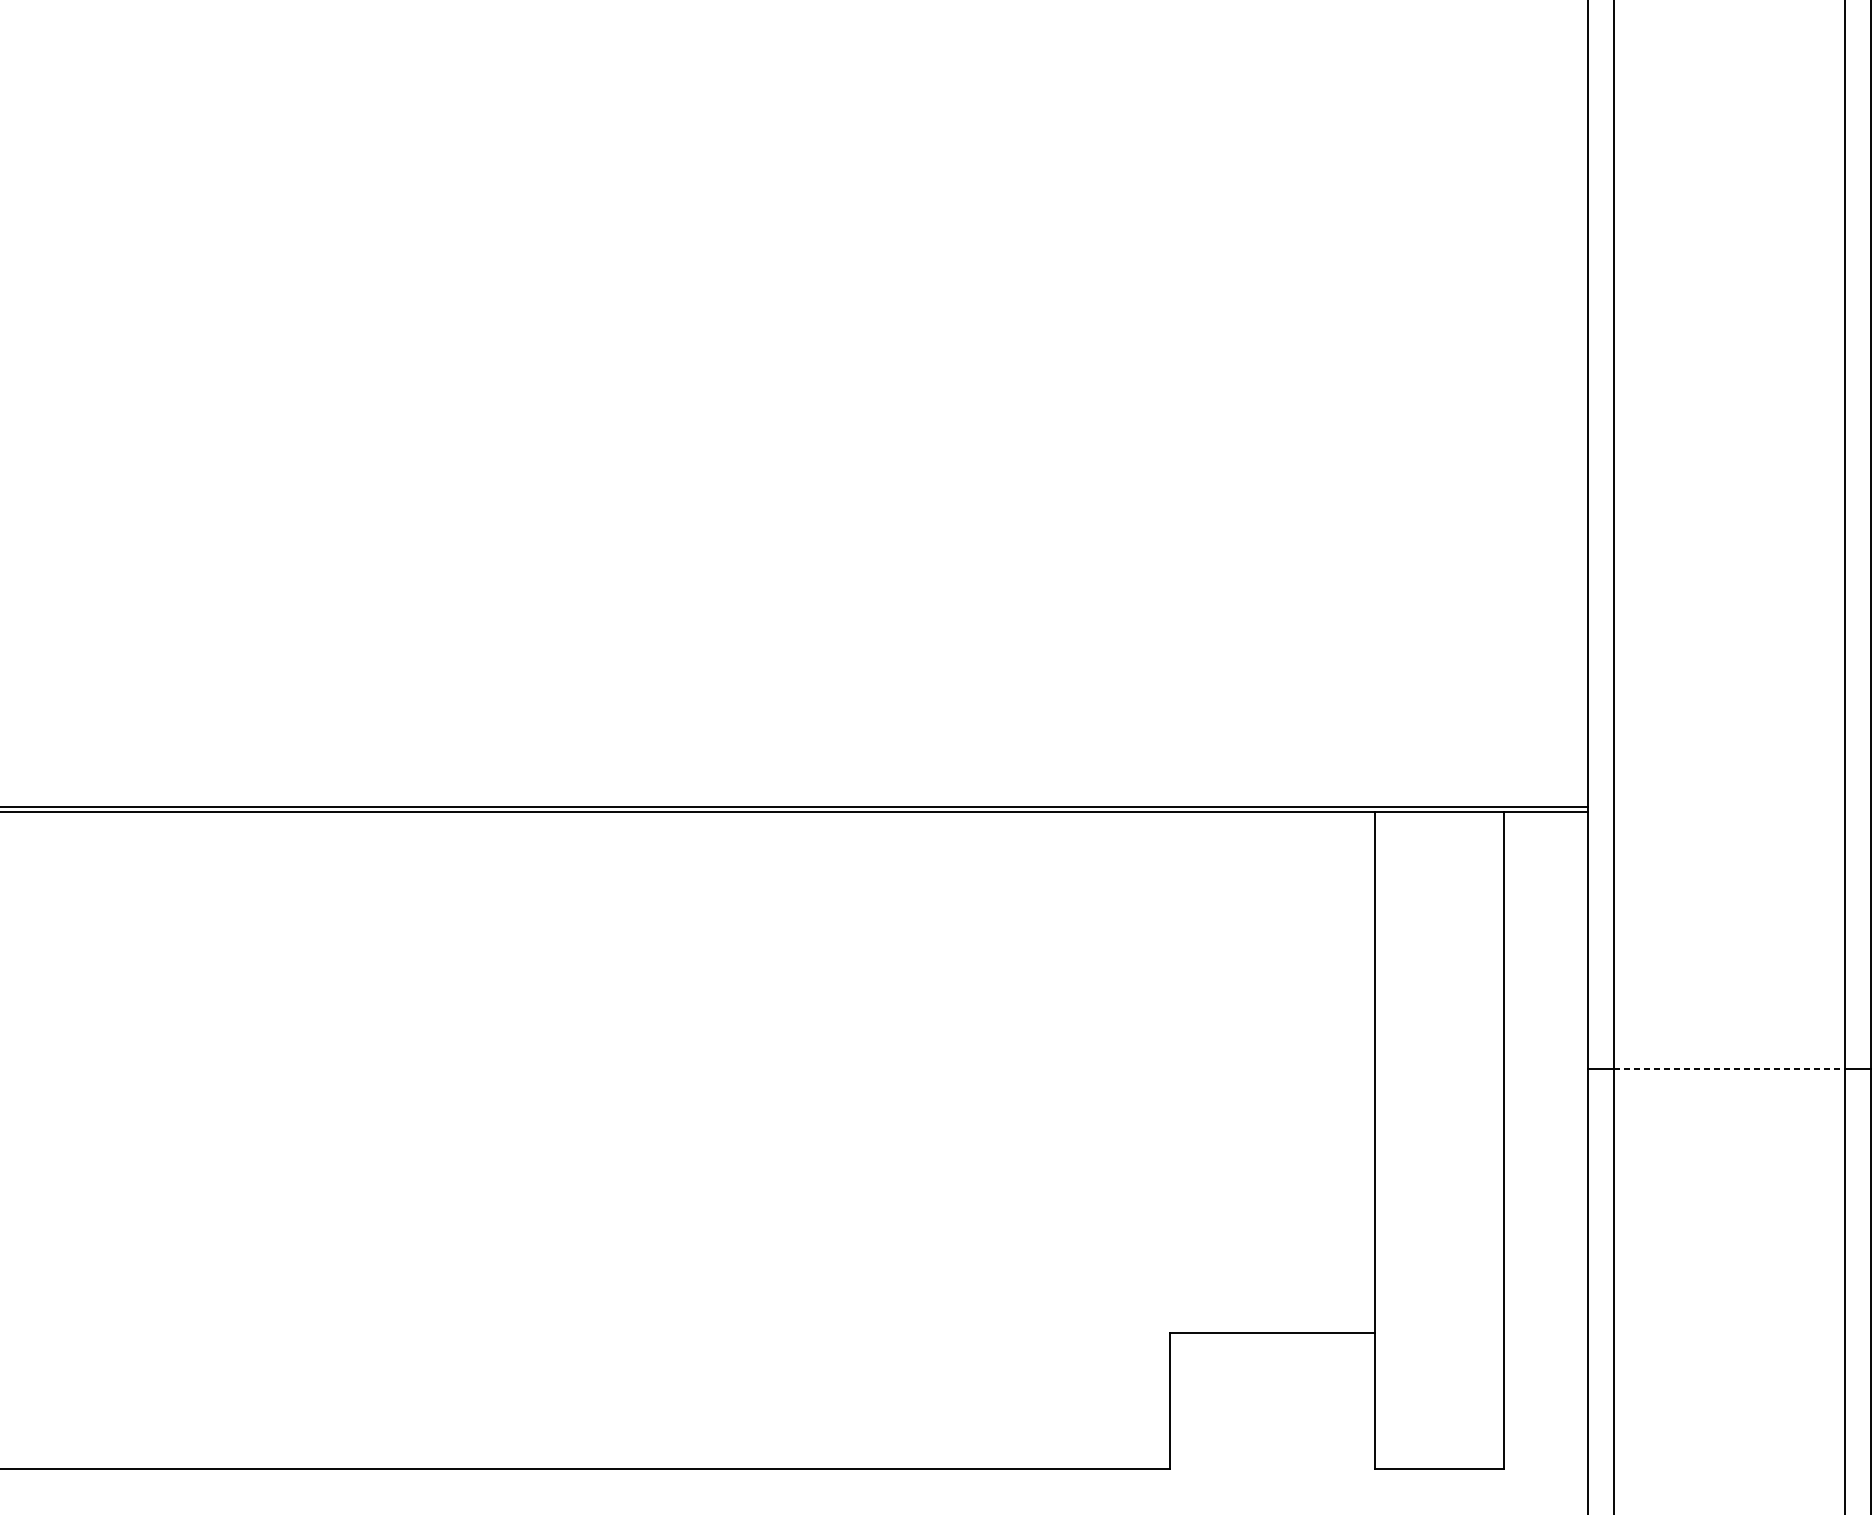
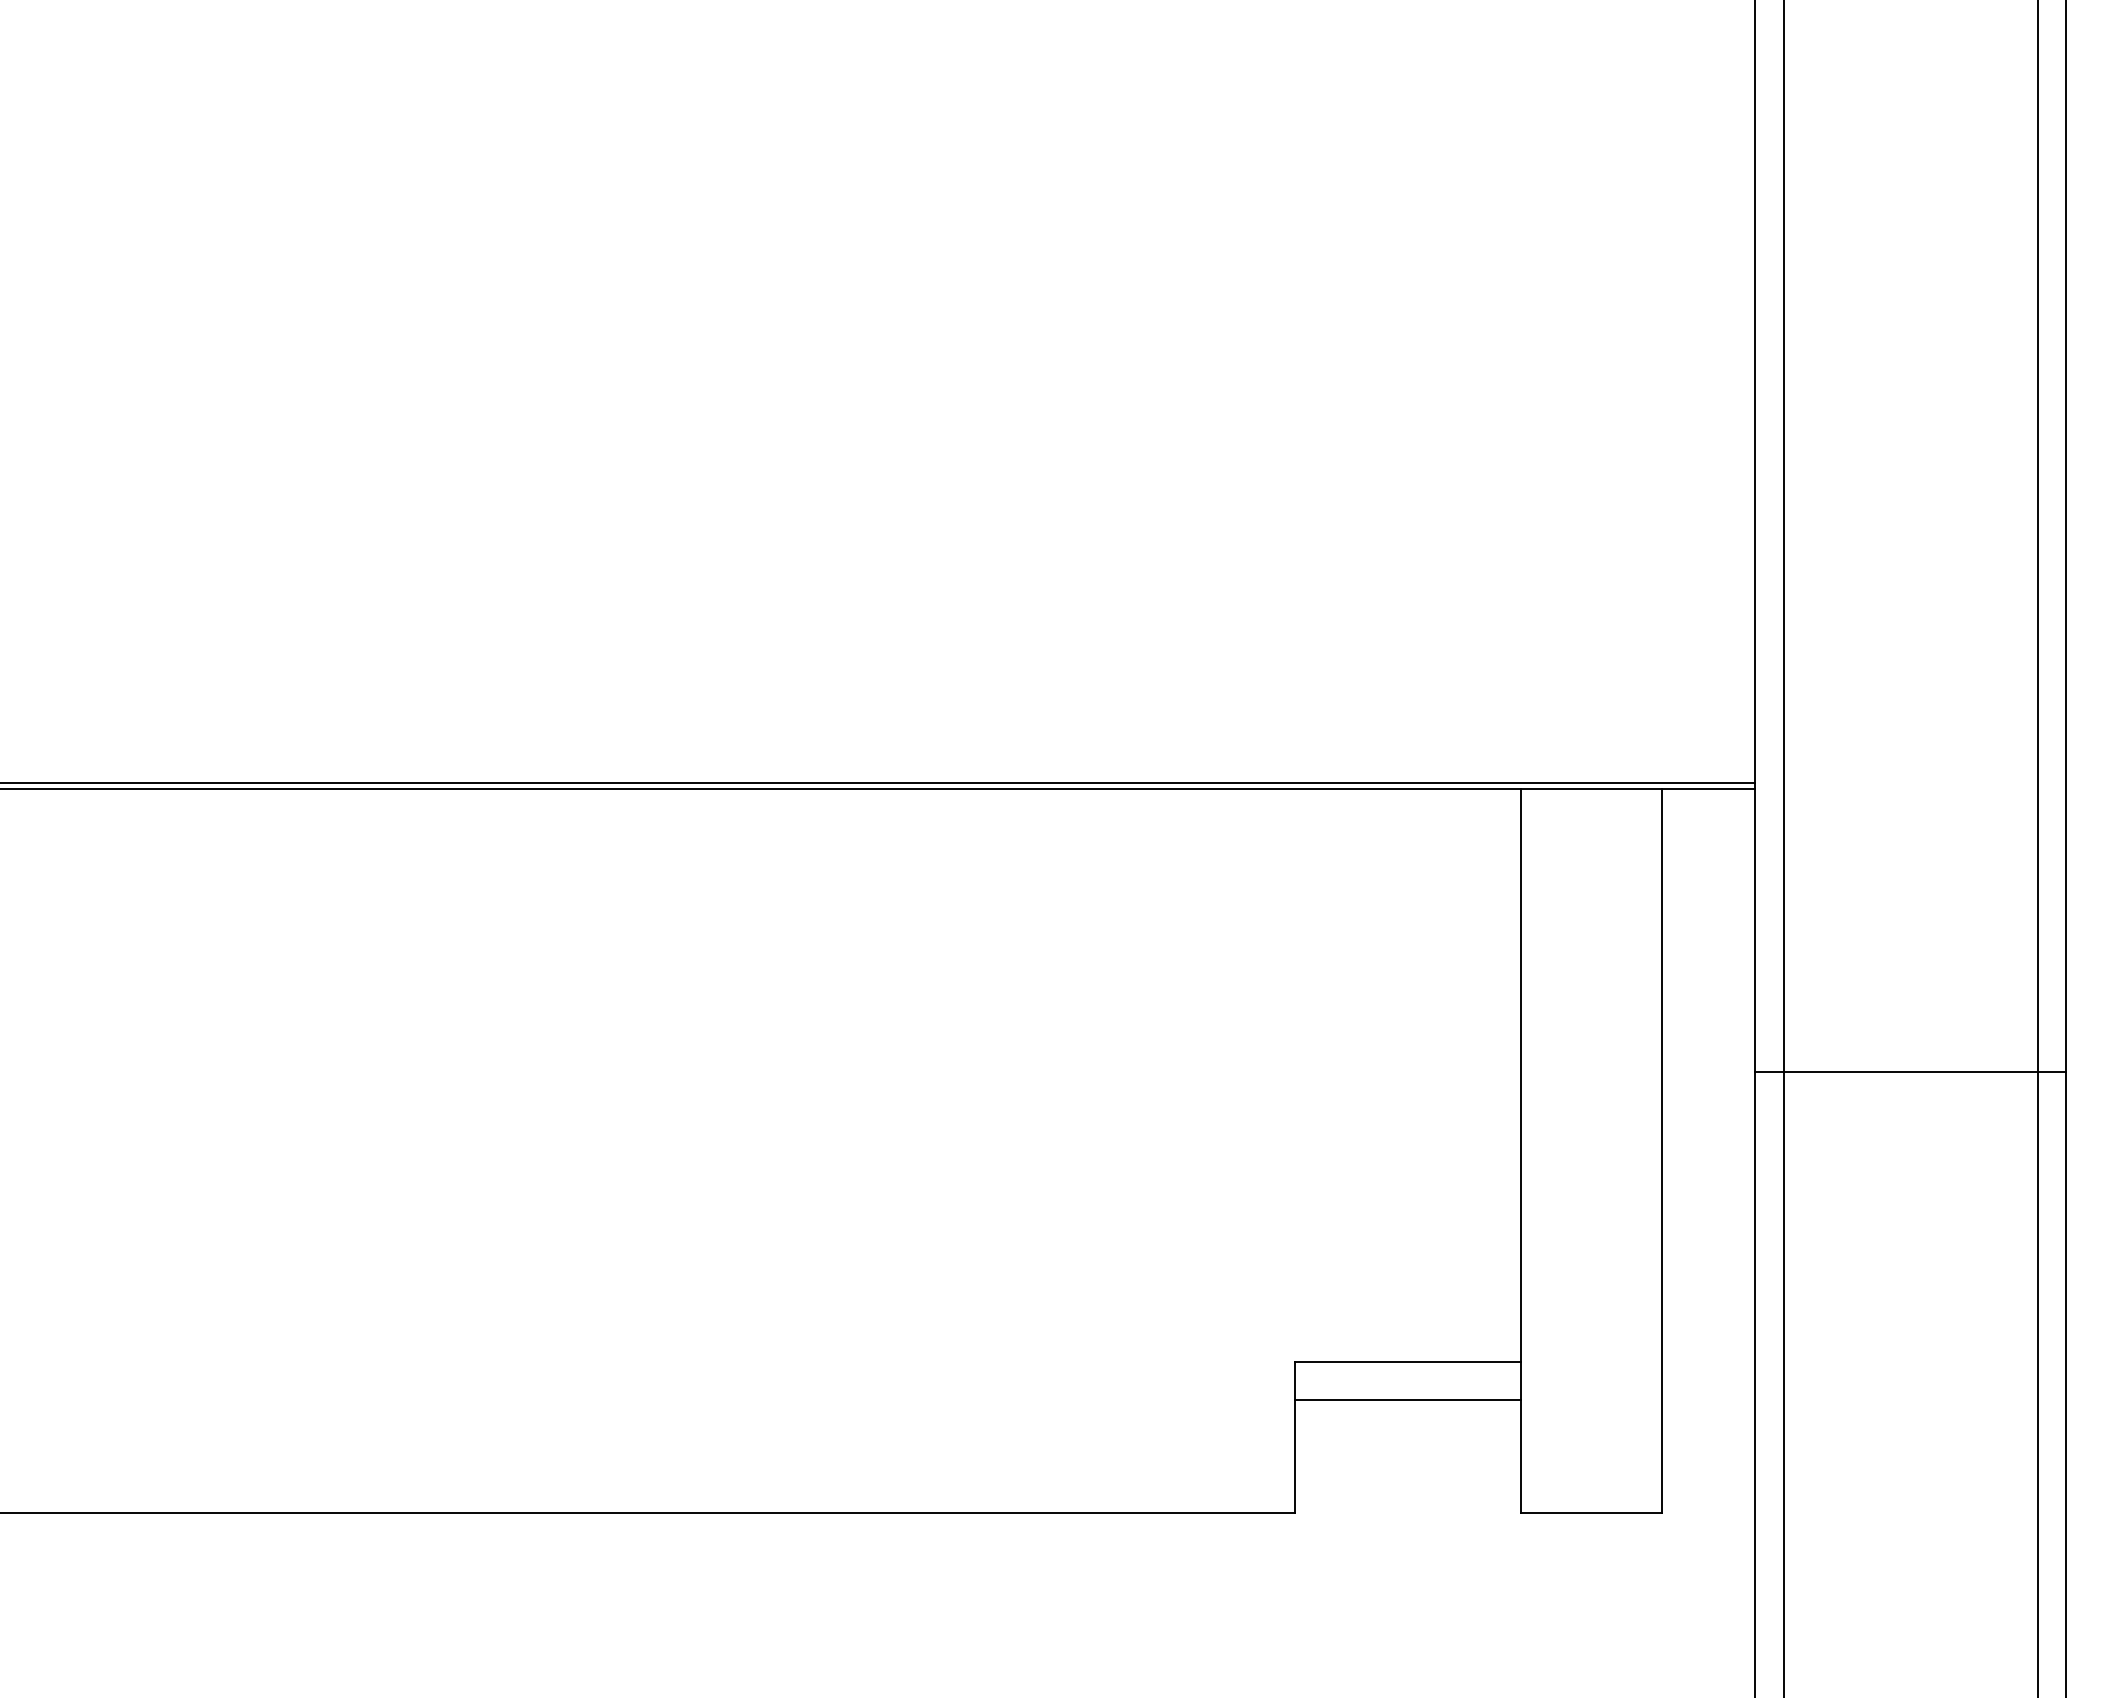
line: (1730, 1068) -> (1911, 1071), dashed -> solid
line: (1272, 1366) -> (1407, 1399), added

